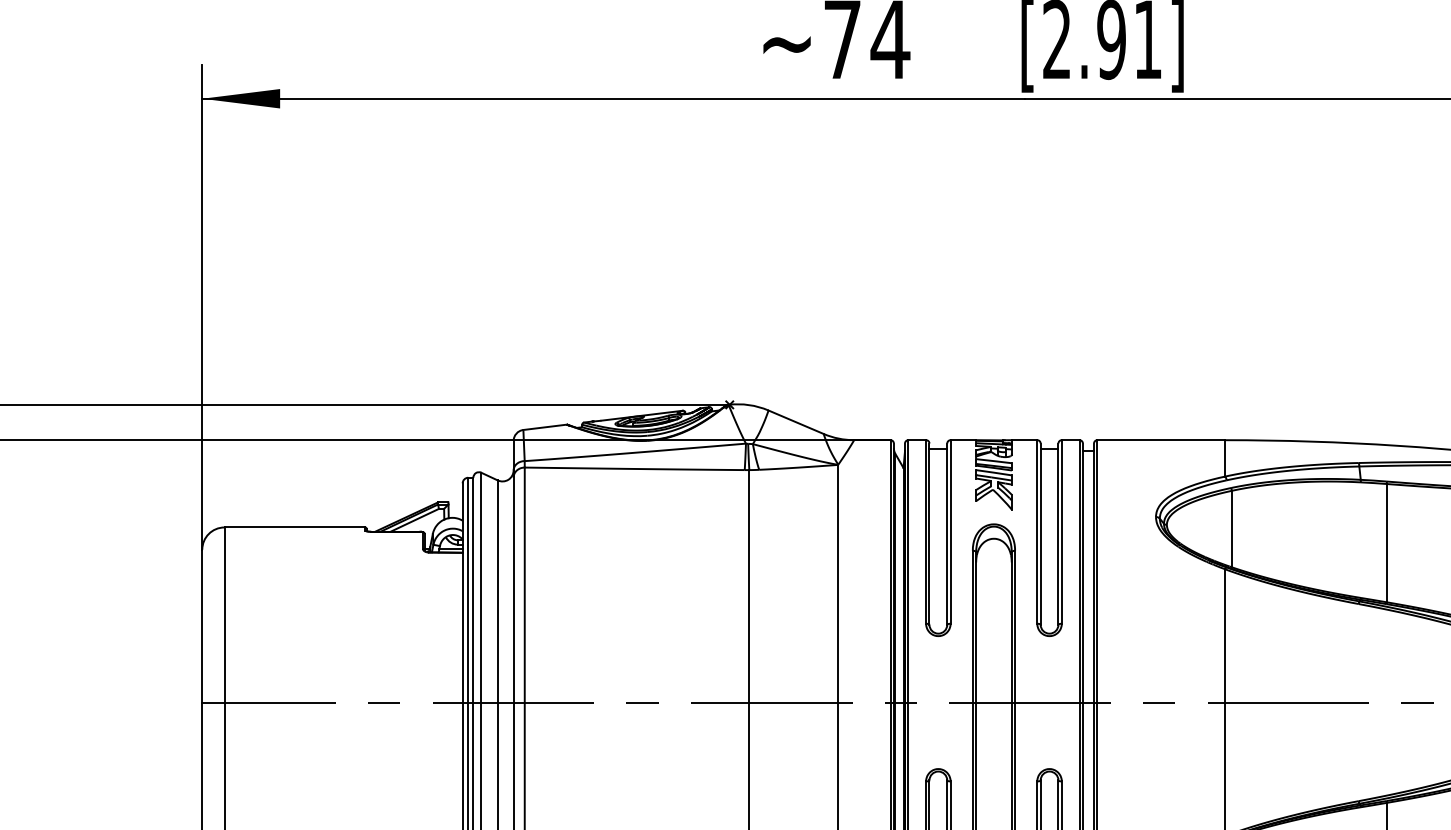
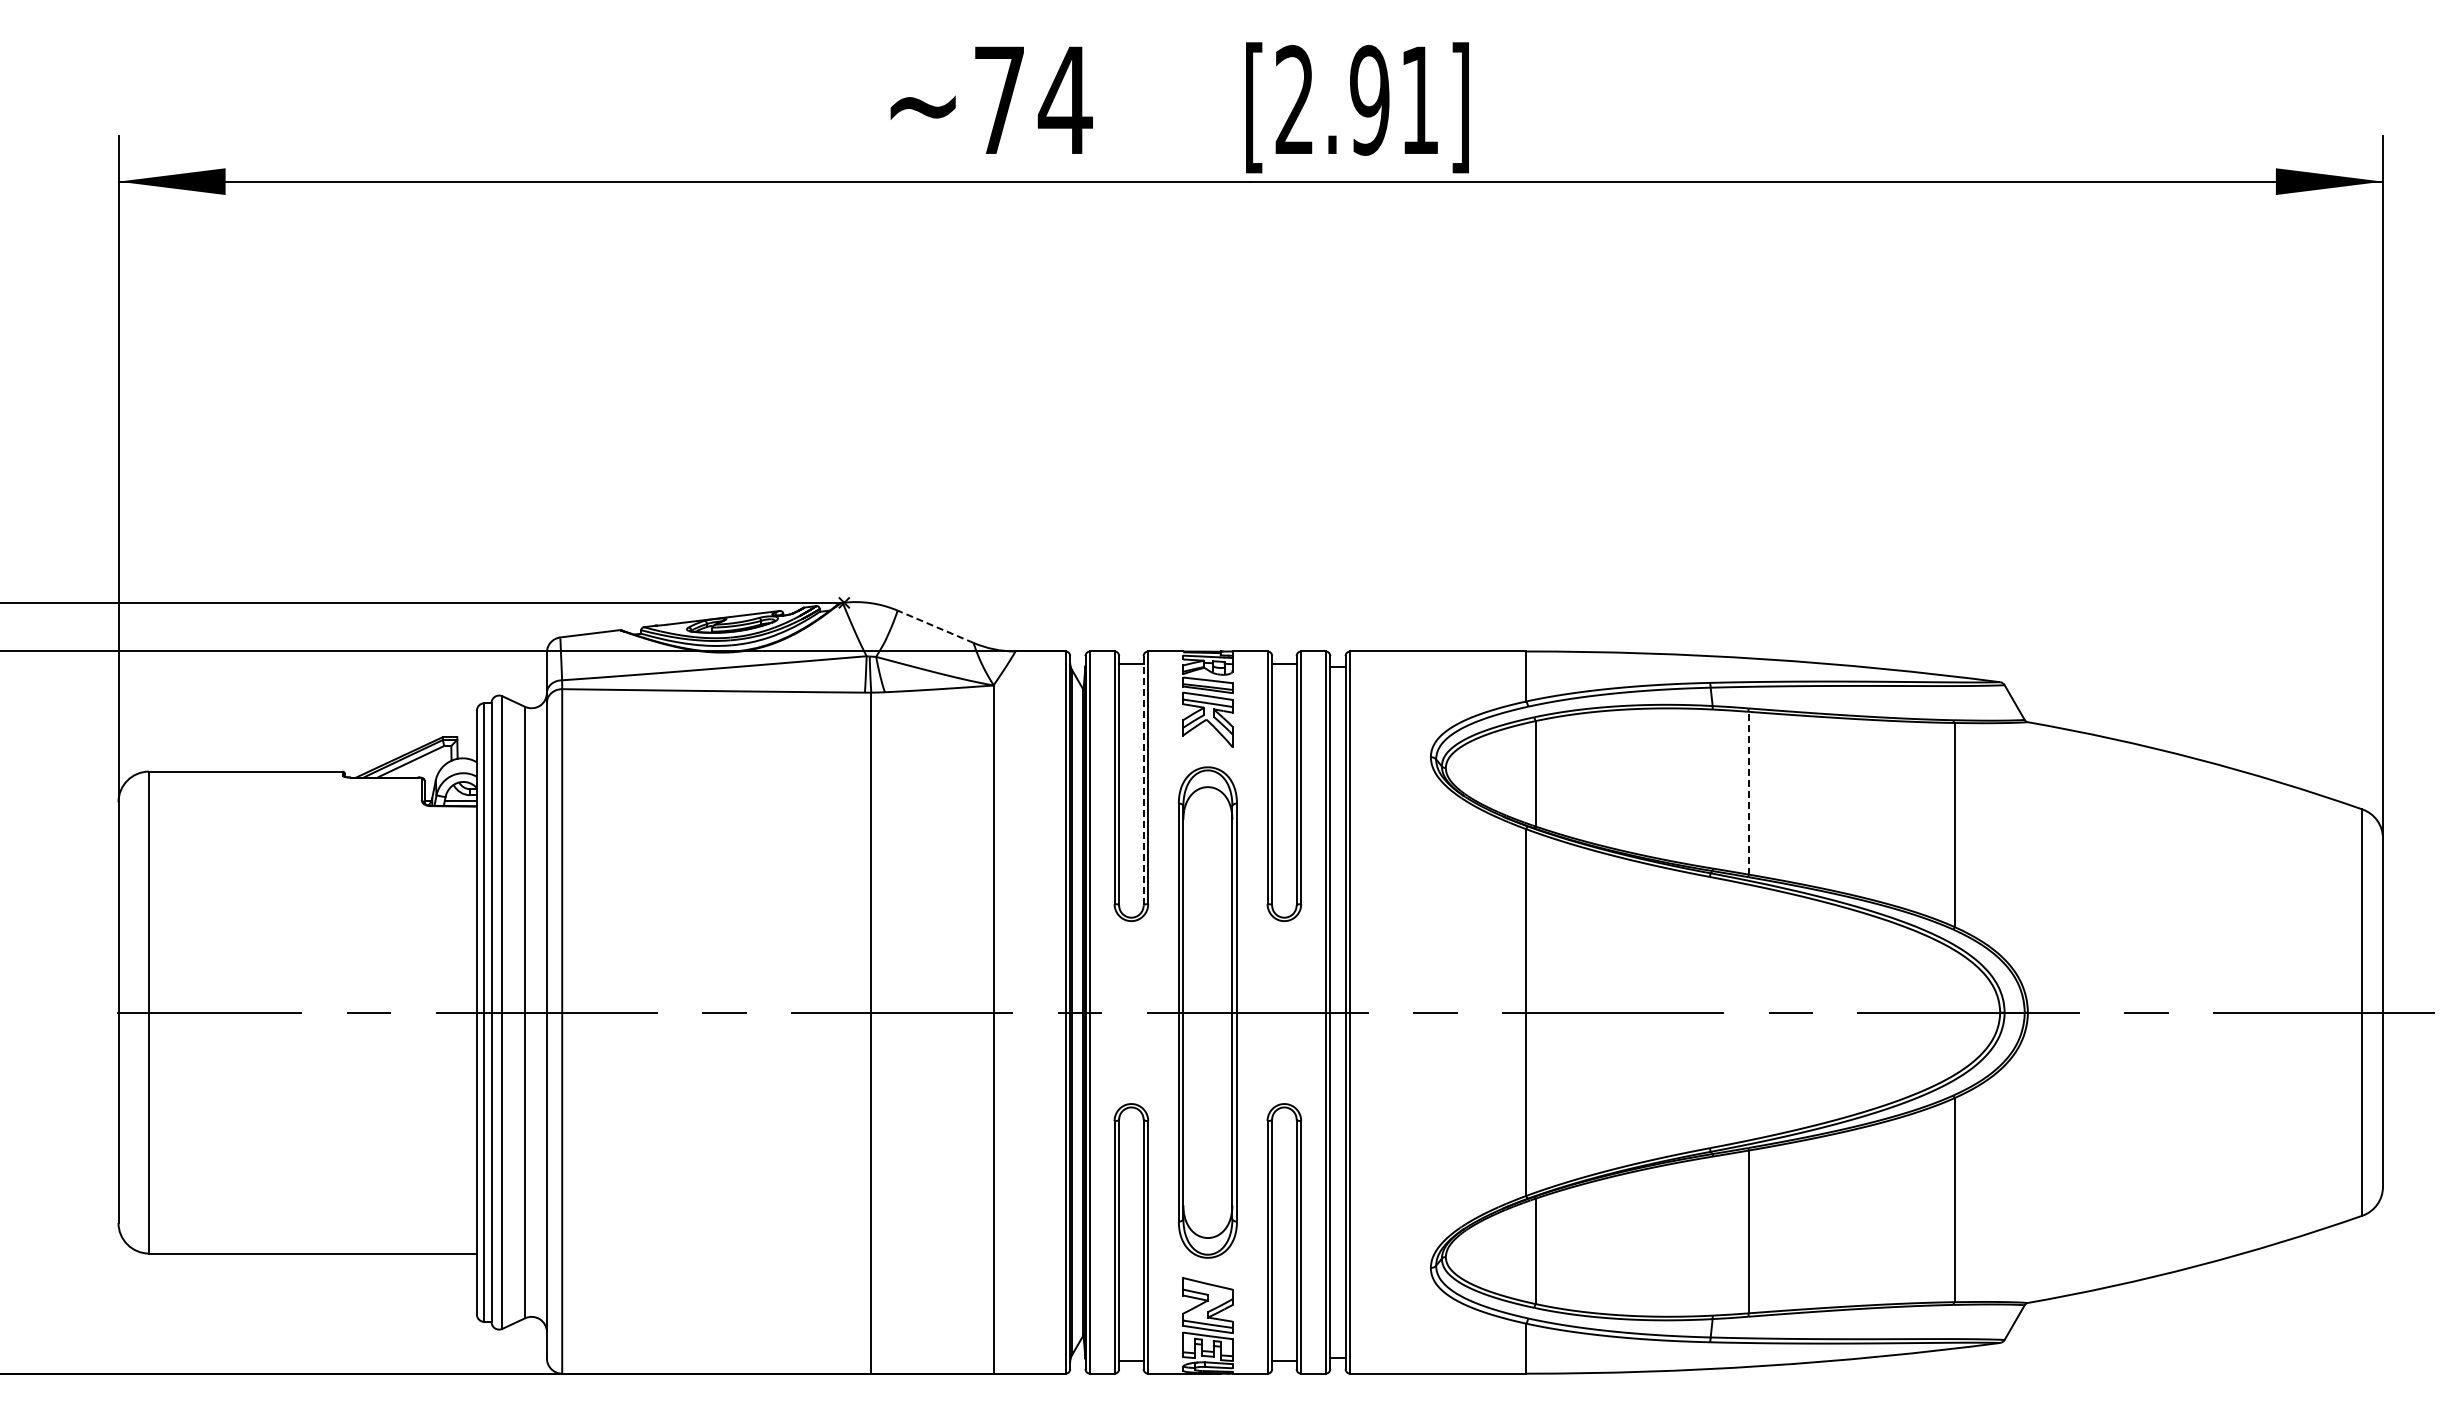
line: (796, 422) -> (935, 626), solid -> dashed
line: (947, 533) -> (1143, 780), solid -> dashed
line: (1386, 542) -> (1748, 792), solid -> dashed

